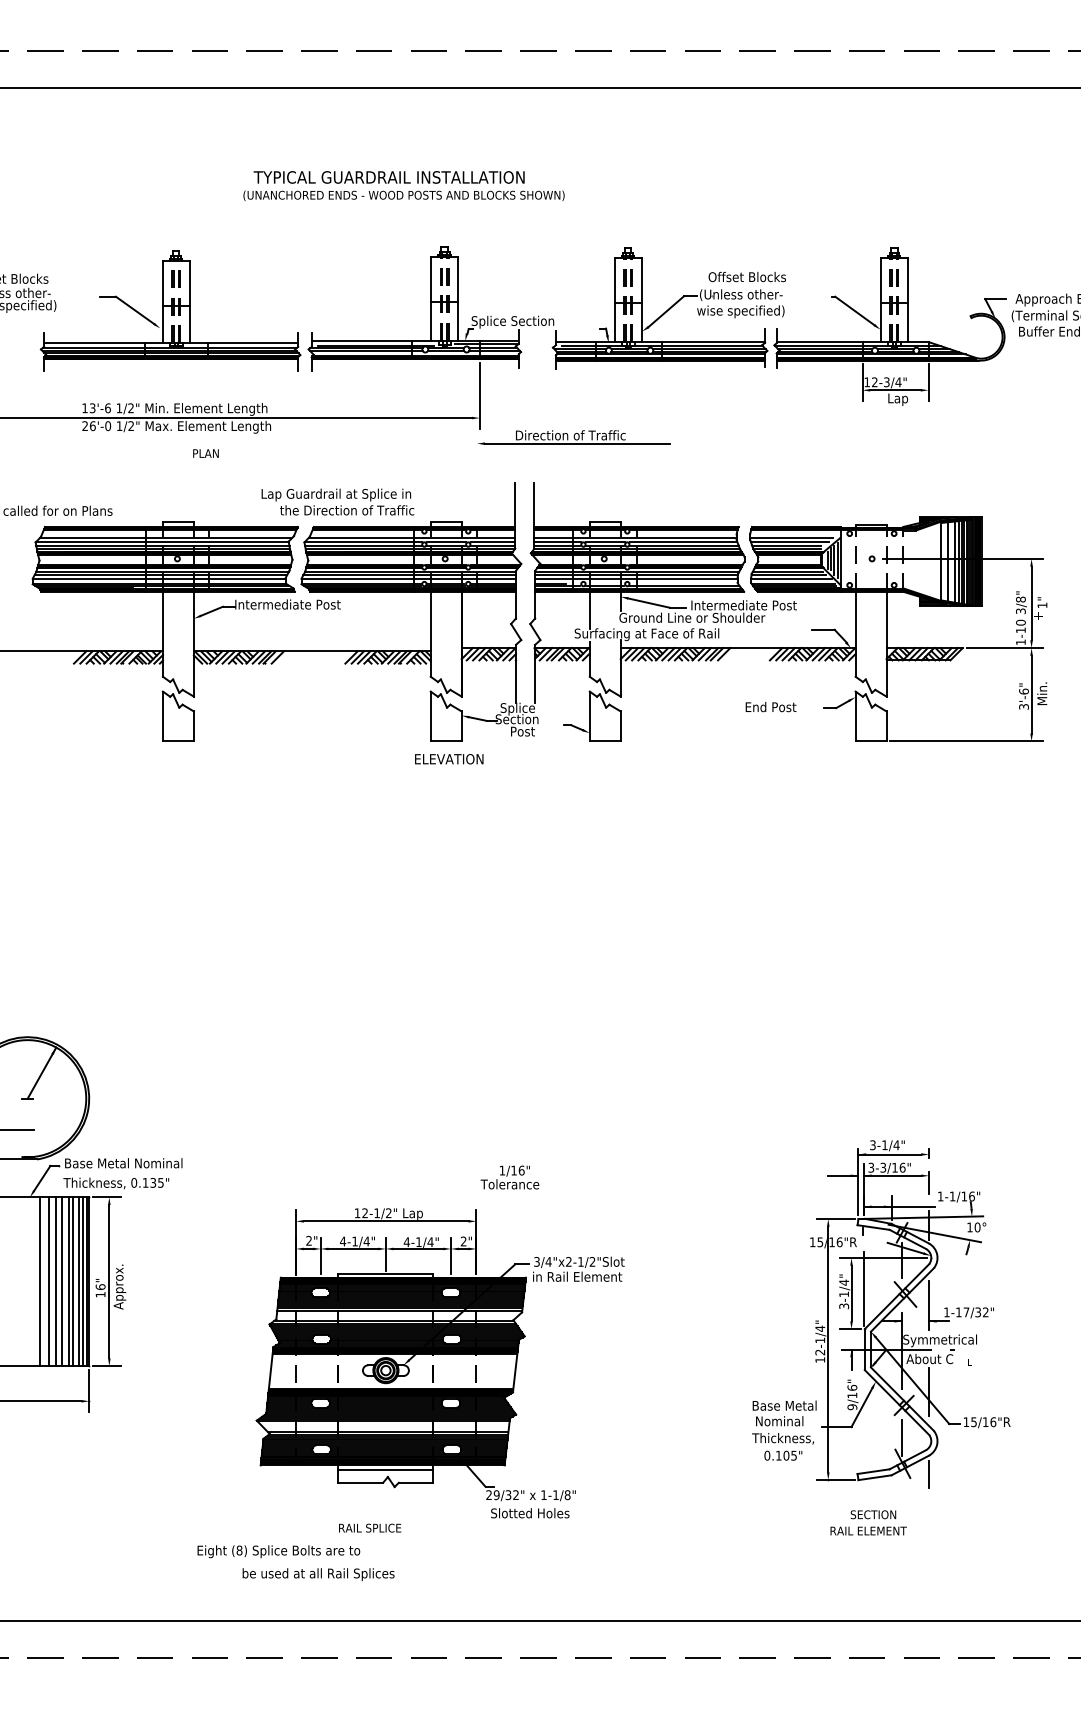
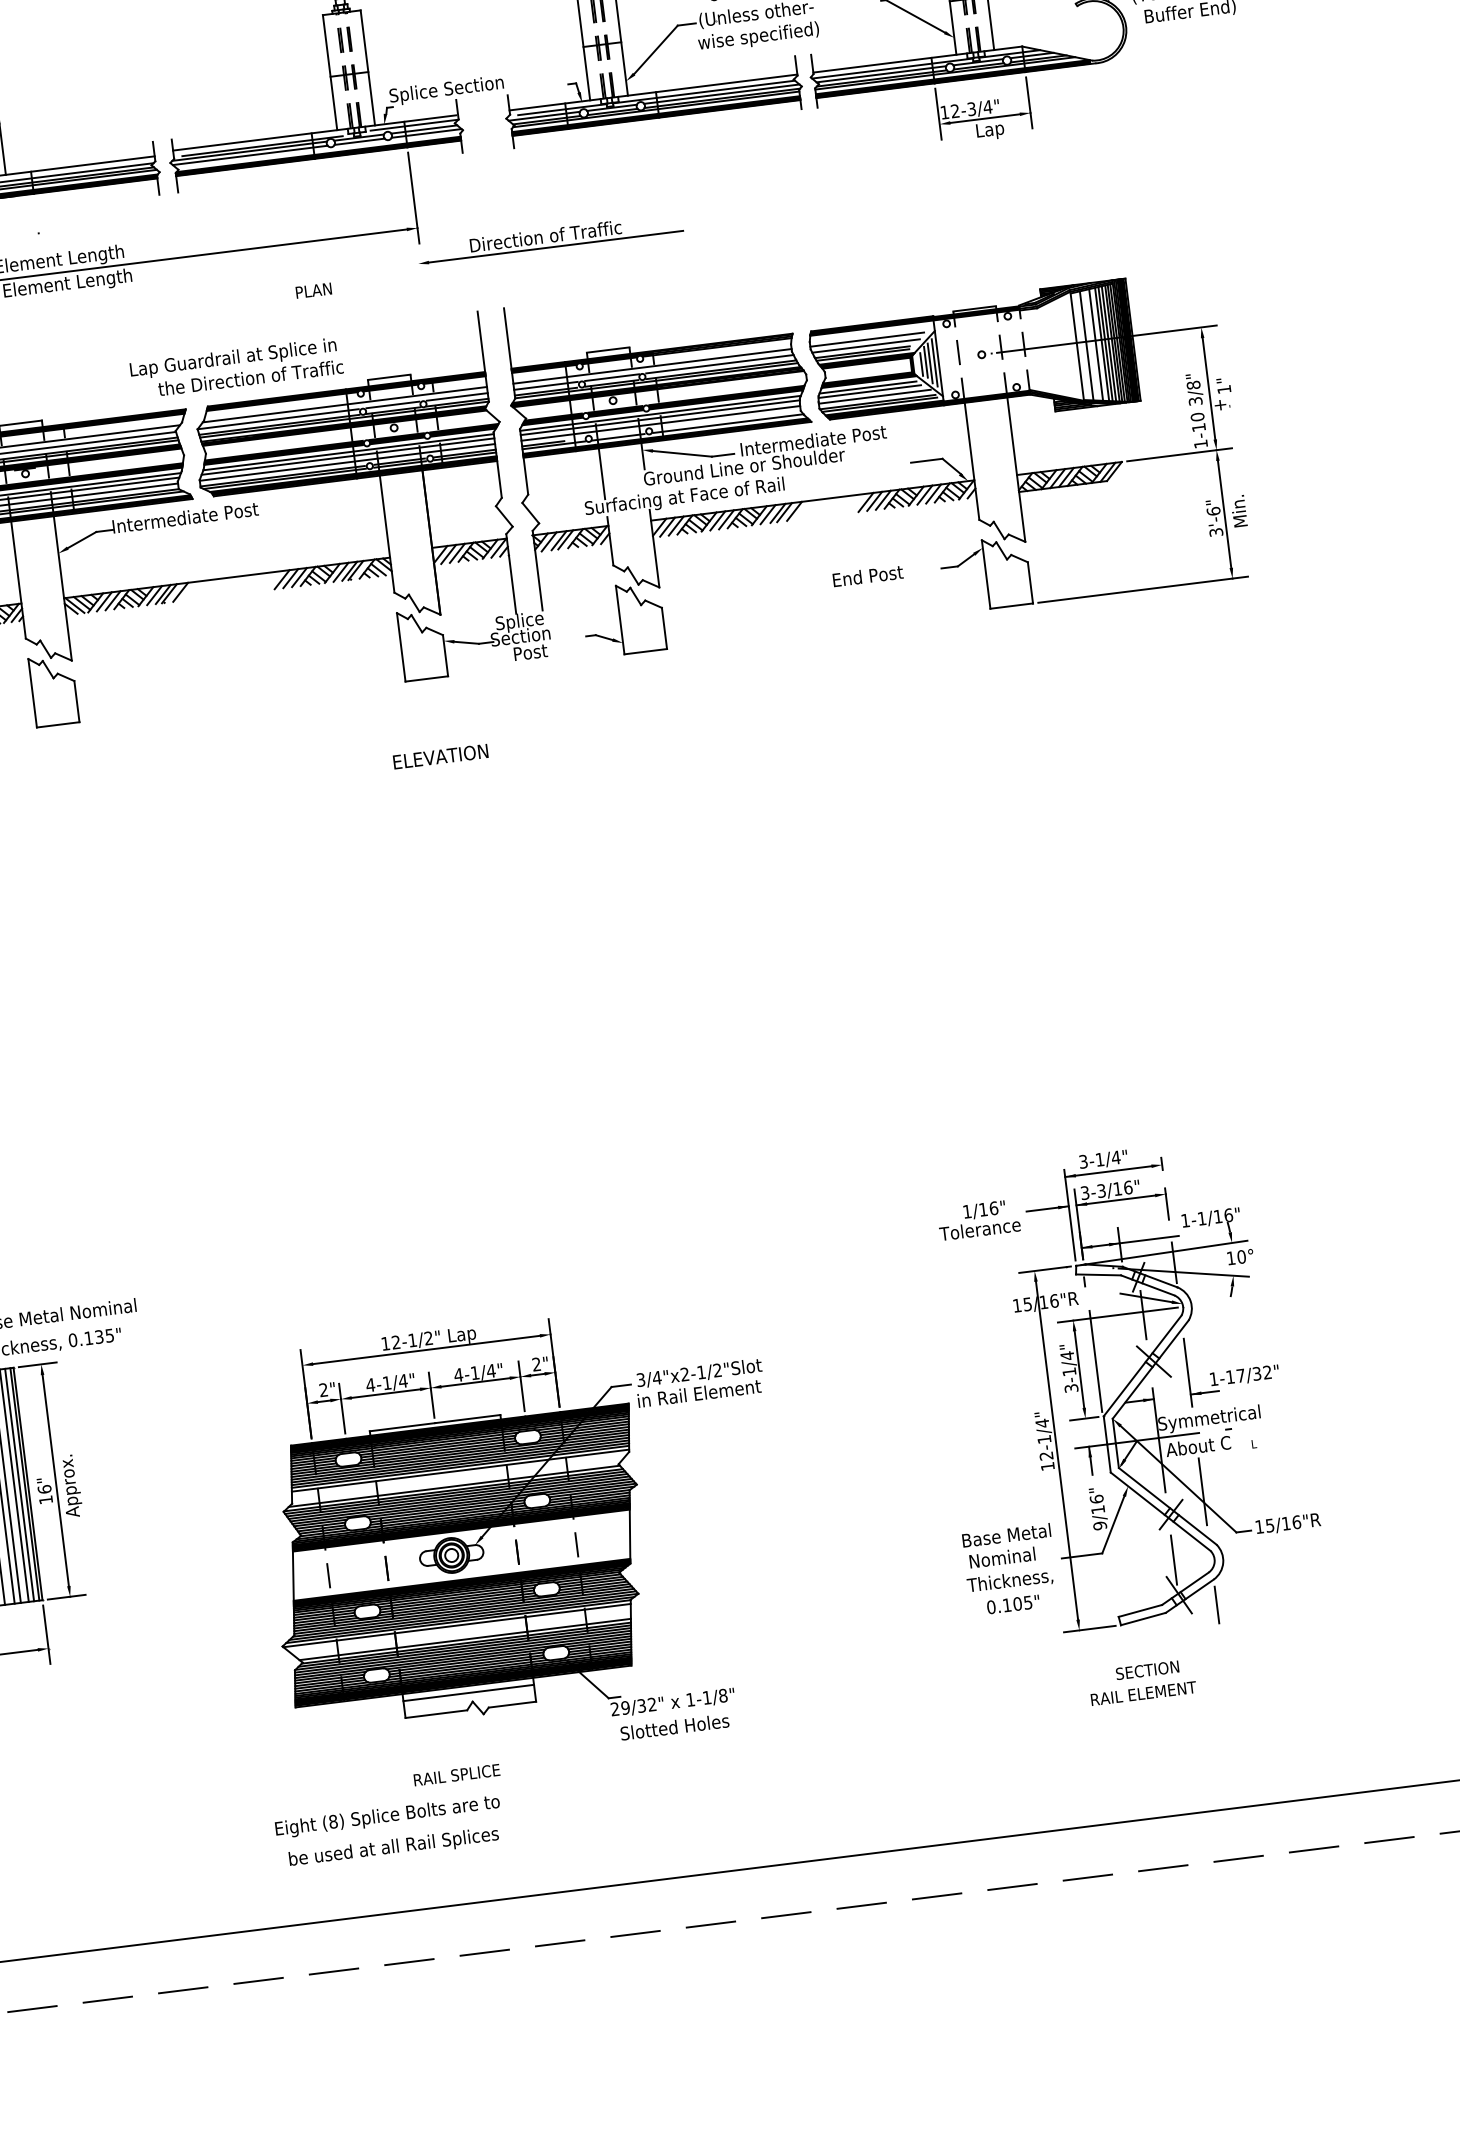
text: (205, 453) -> (313, 290), moved
text: (449, 759) -> (441, 757), moved
text: (509, 1177) -> (978, 1219), moved
text: (278, 1551) -> (387, 1816), moved

